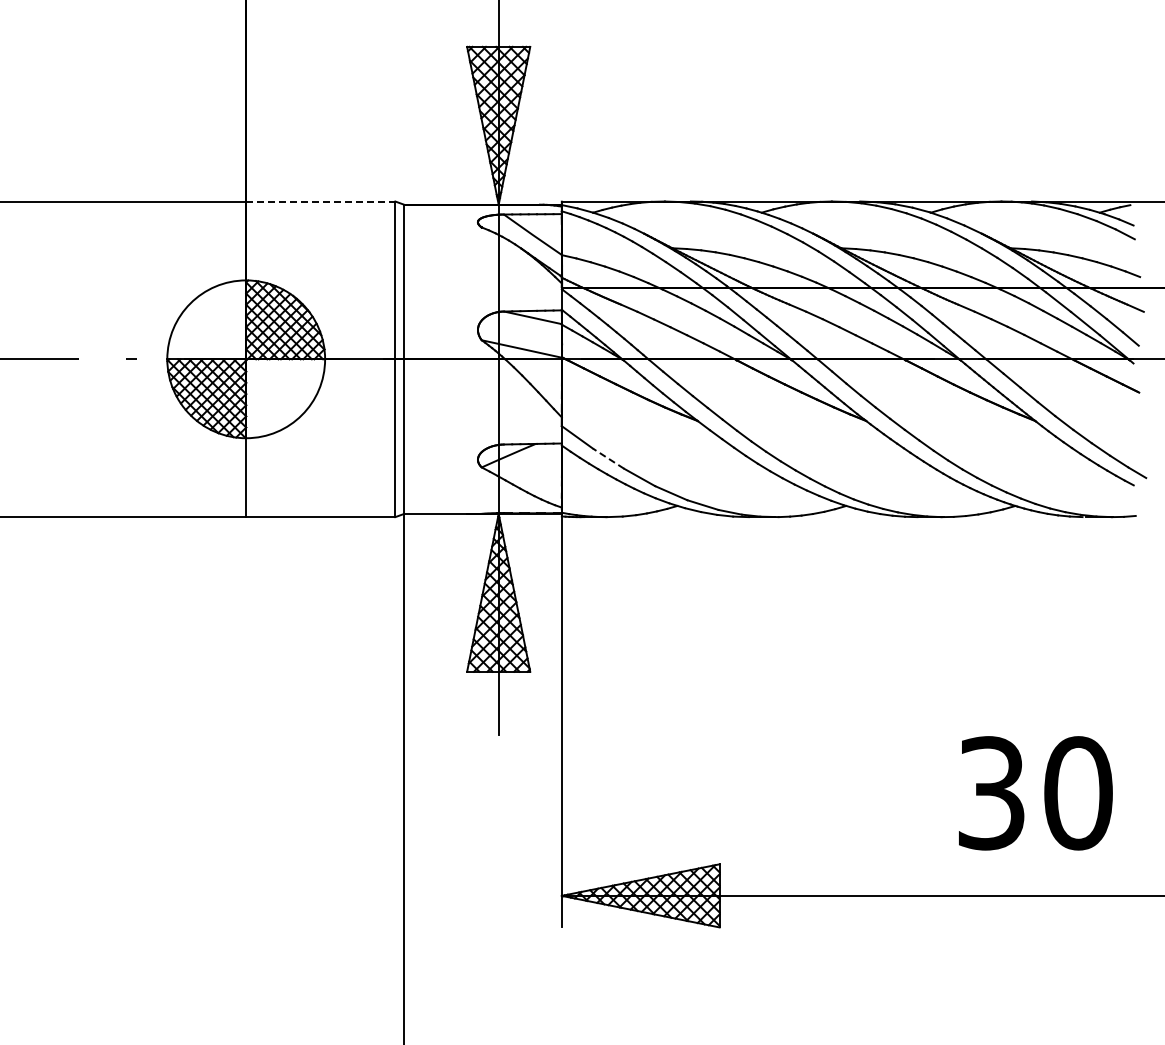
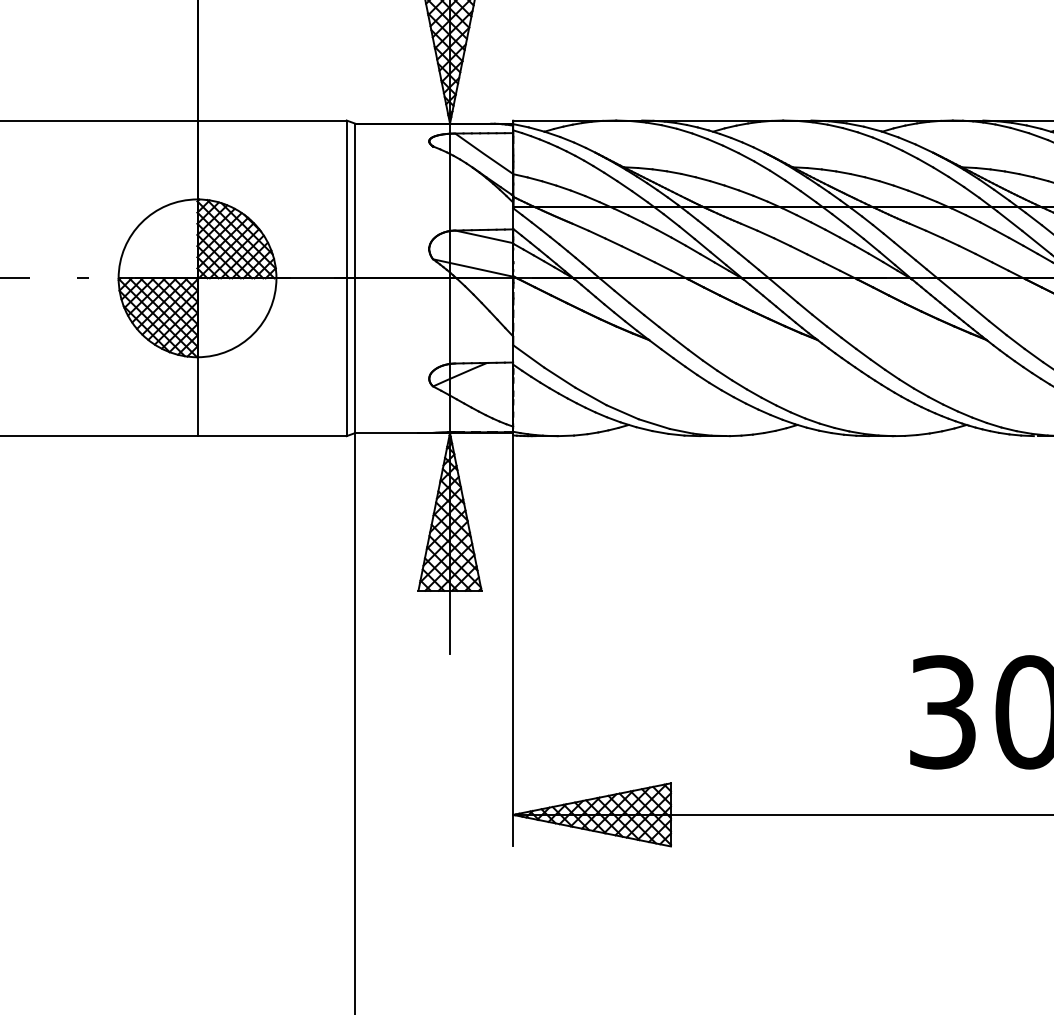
line: (320, 201) -> (271, 120), dashed -> solid
line: (608, 458) -> (559, 377), dashed -> solid

